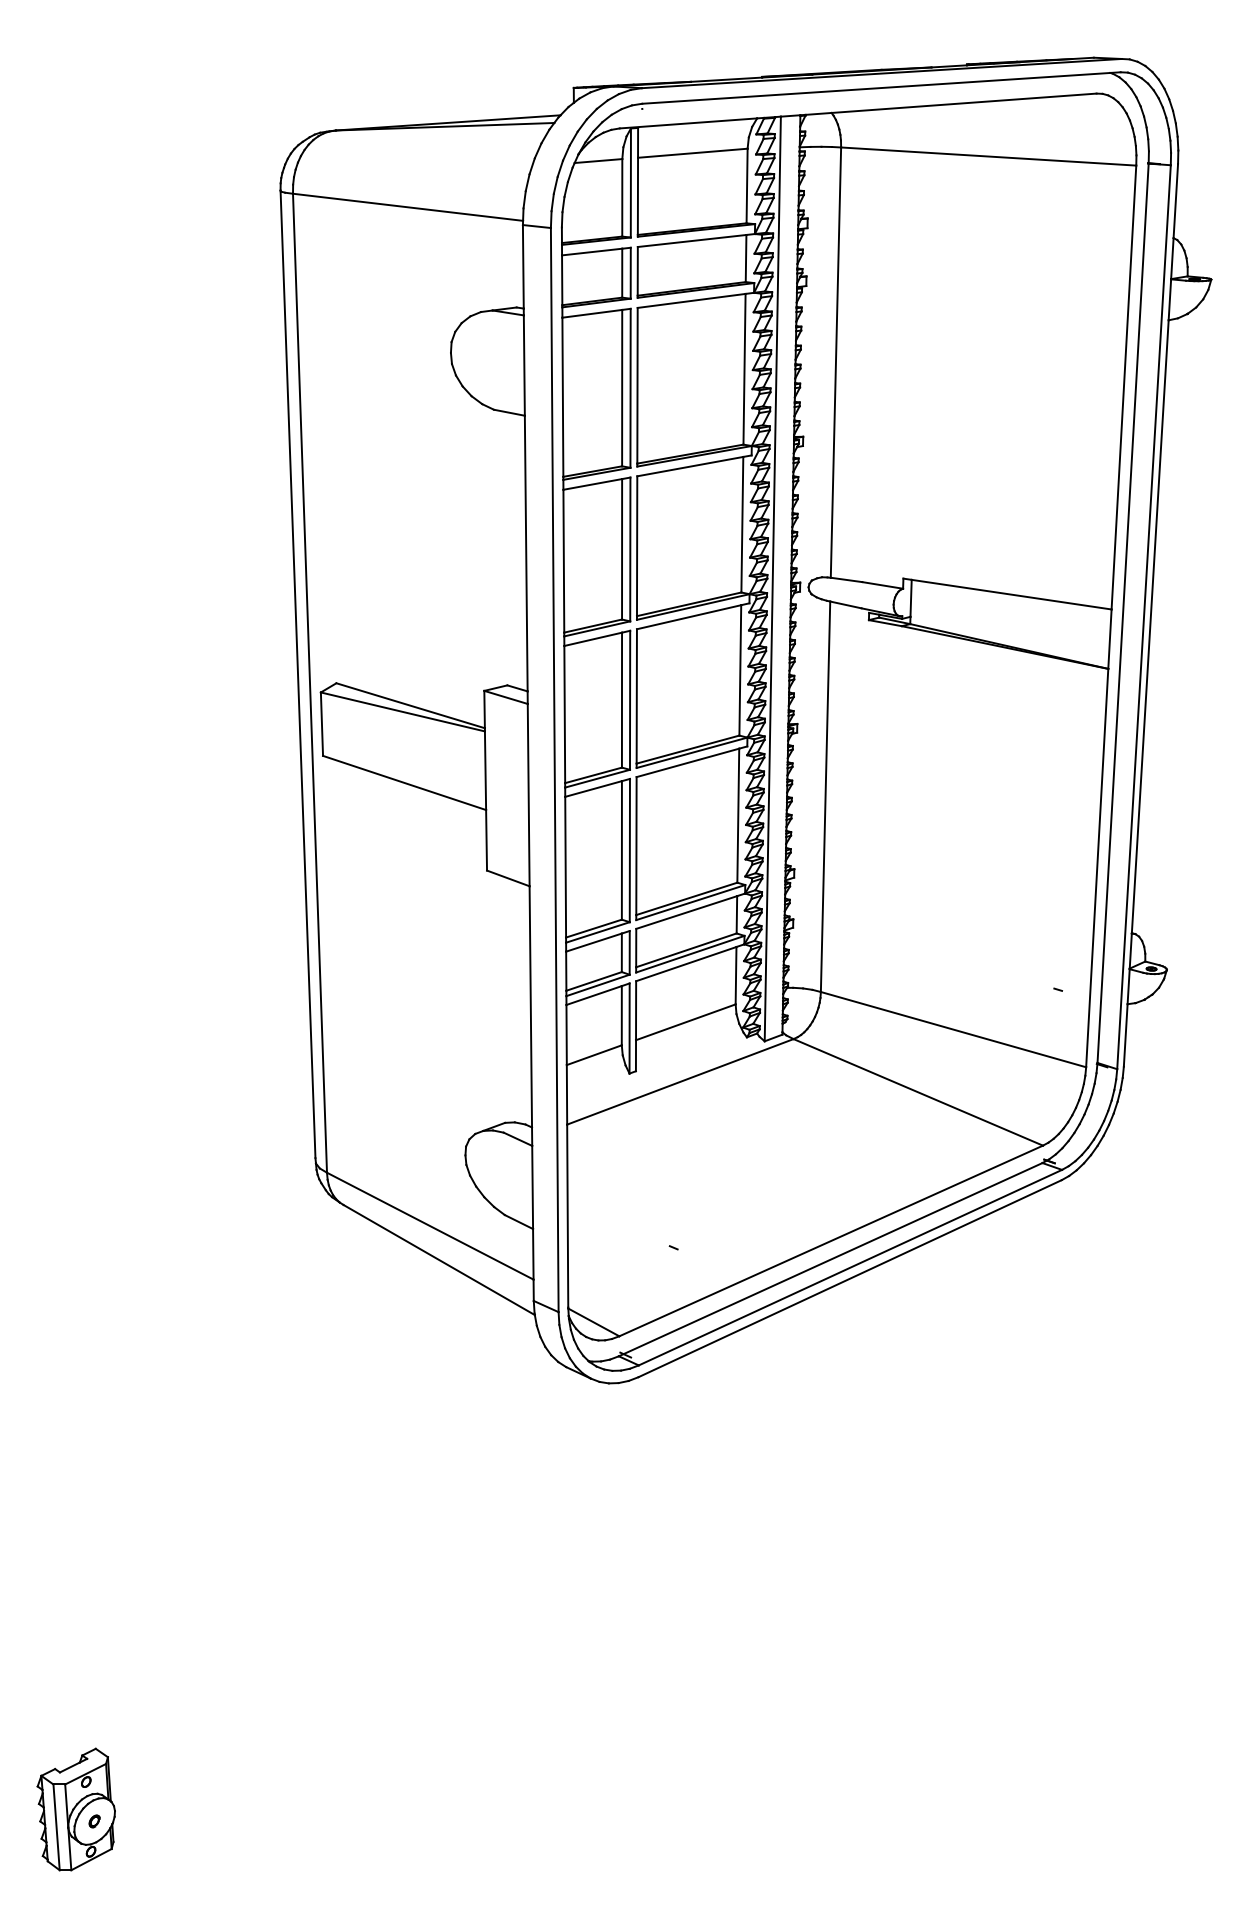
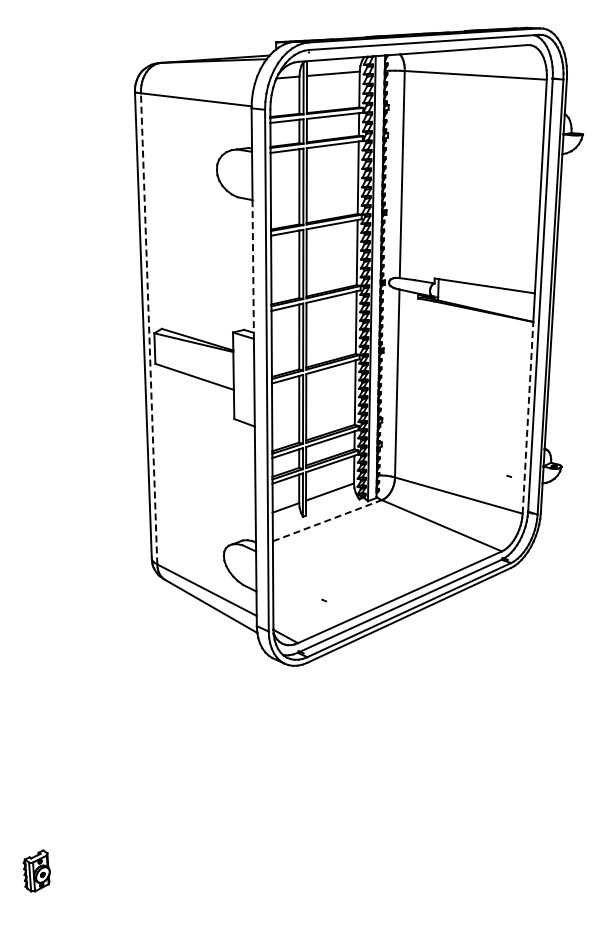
line: (526, 553) -> (253, 266), solid -> dashed
line: (310, 682) -> (149, 328), solid -> dashed
line: (1098, 867) -> (528, 417), solid -> dashed
line: (680, 1081) -> (327, 520), solid -> dashed
part: (75, 1808) -> (36, 870), size x0.7

